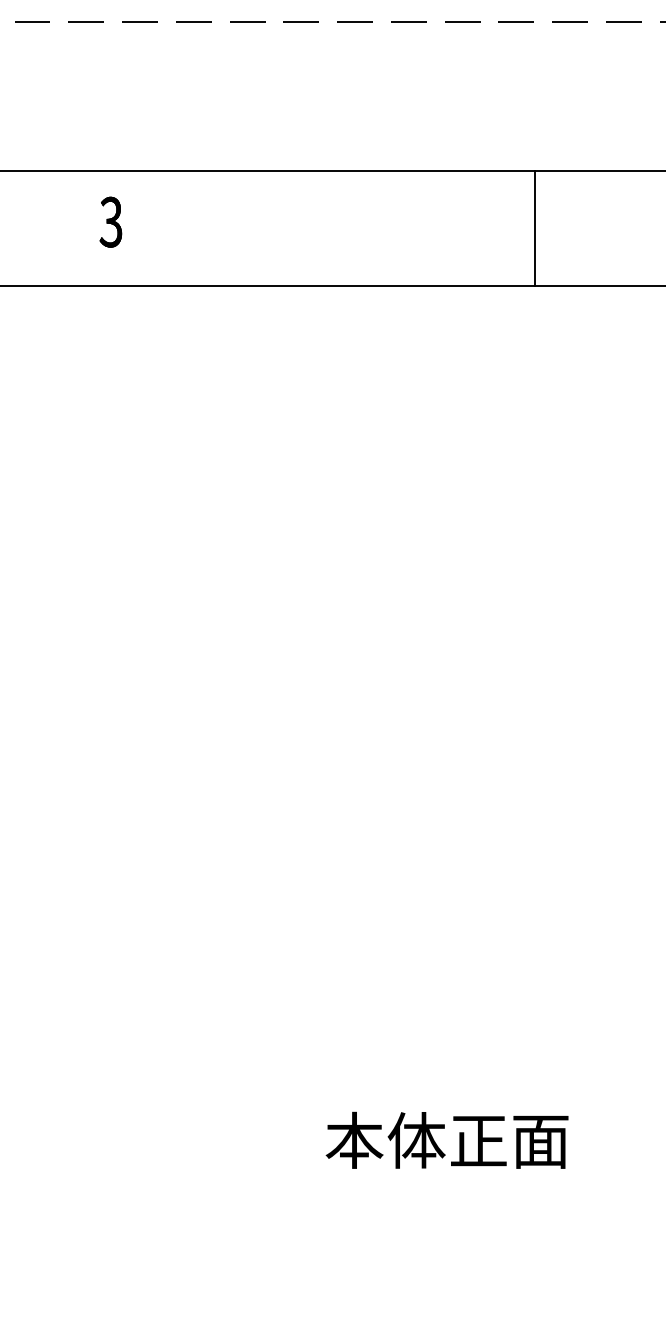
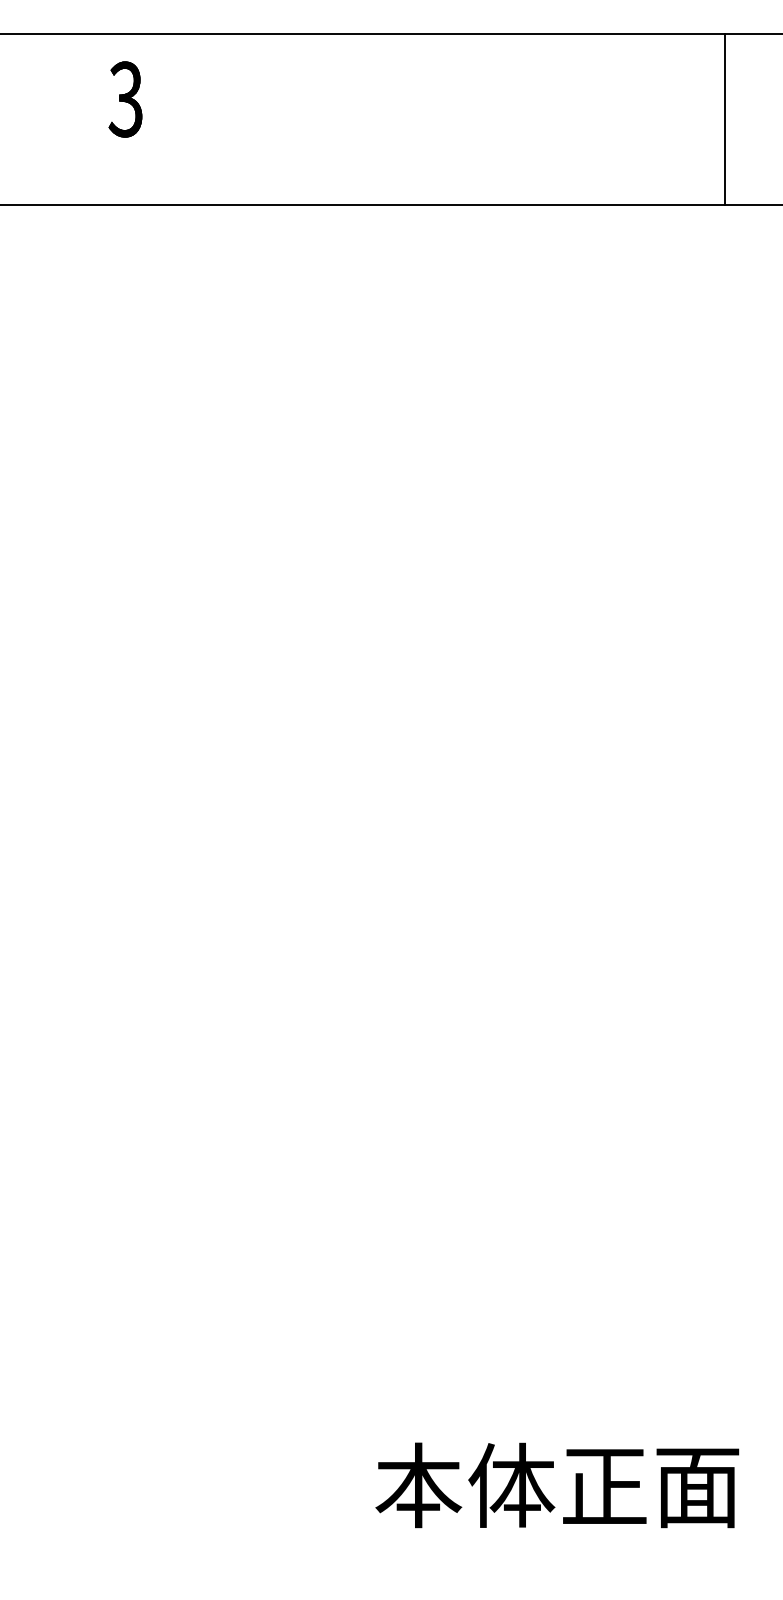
text: (110, 221) -> (124, 98), moved
line: (535, 228) -> (725, 119), moved

